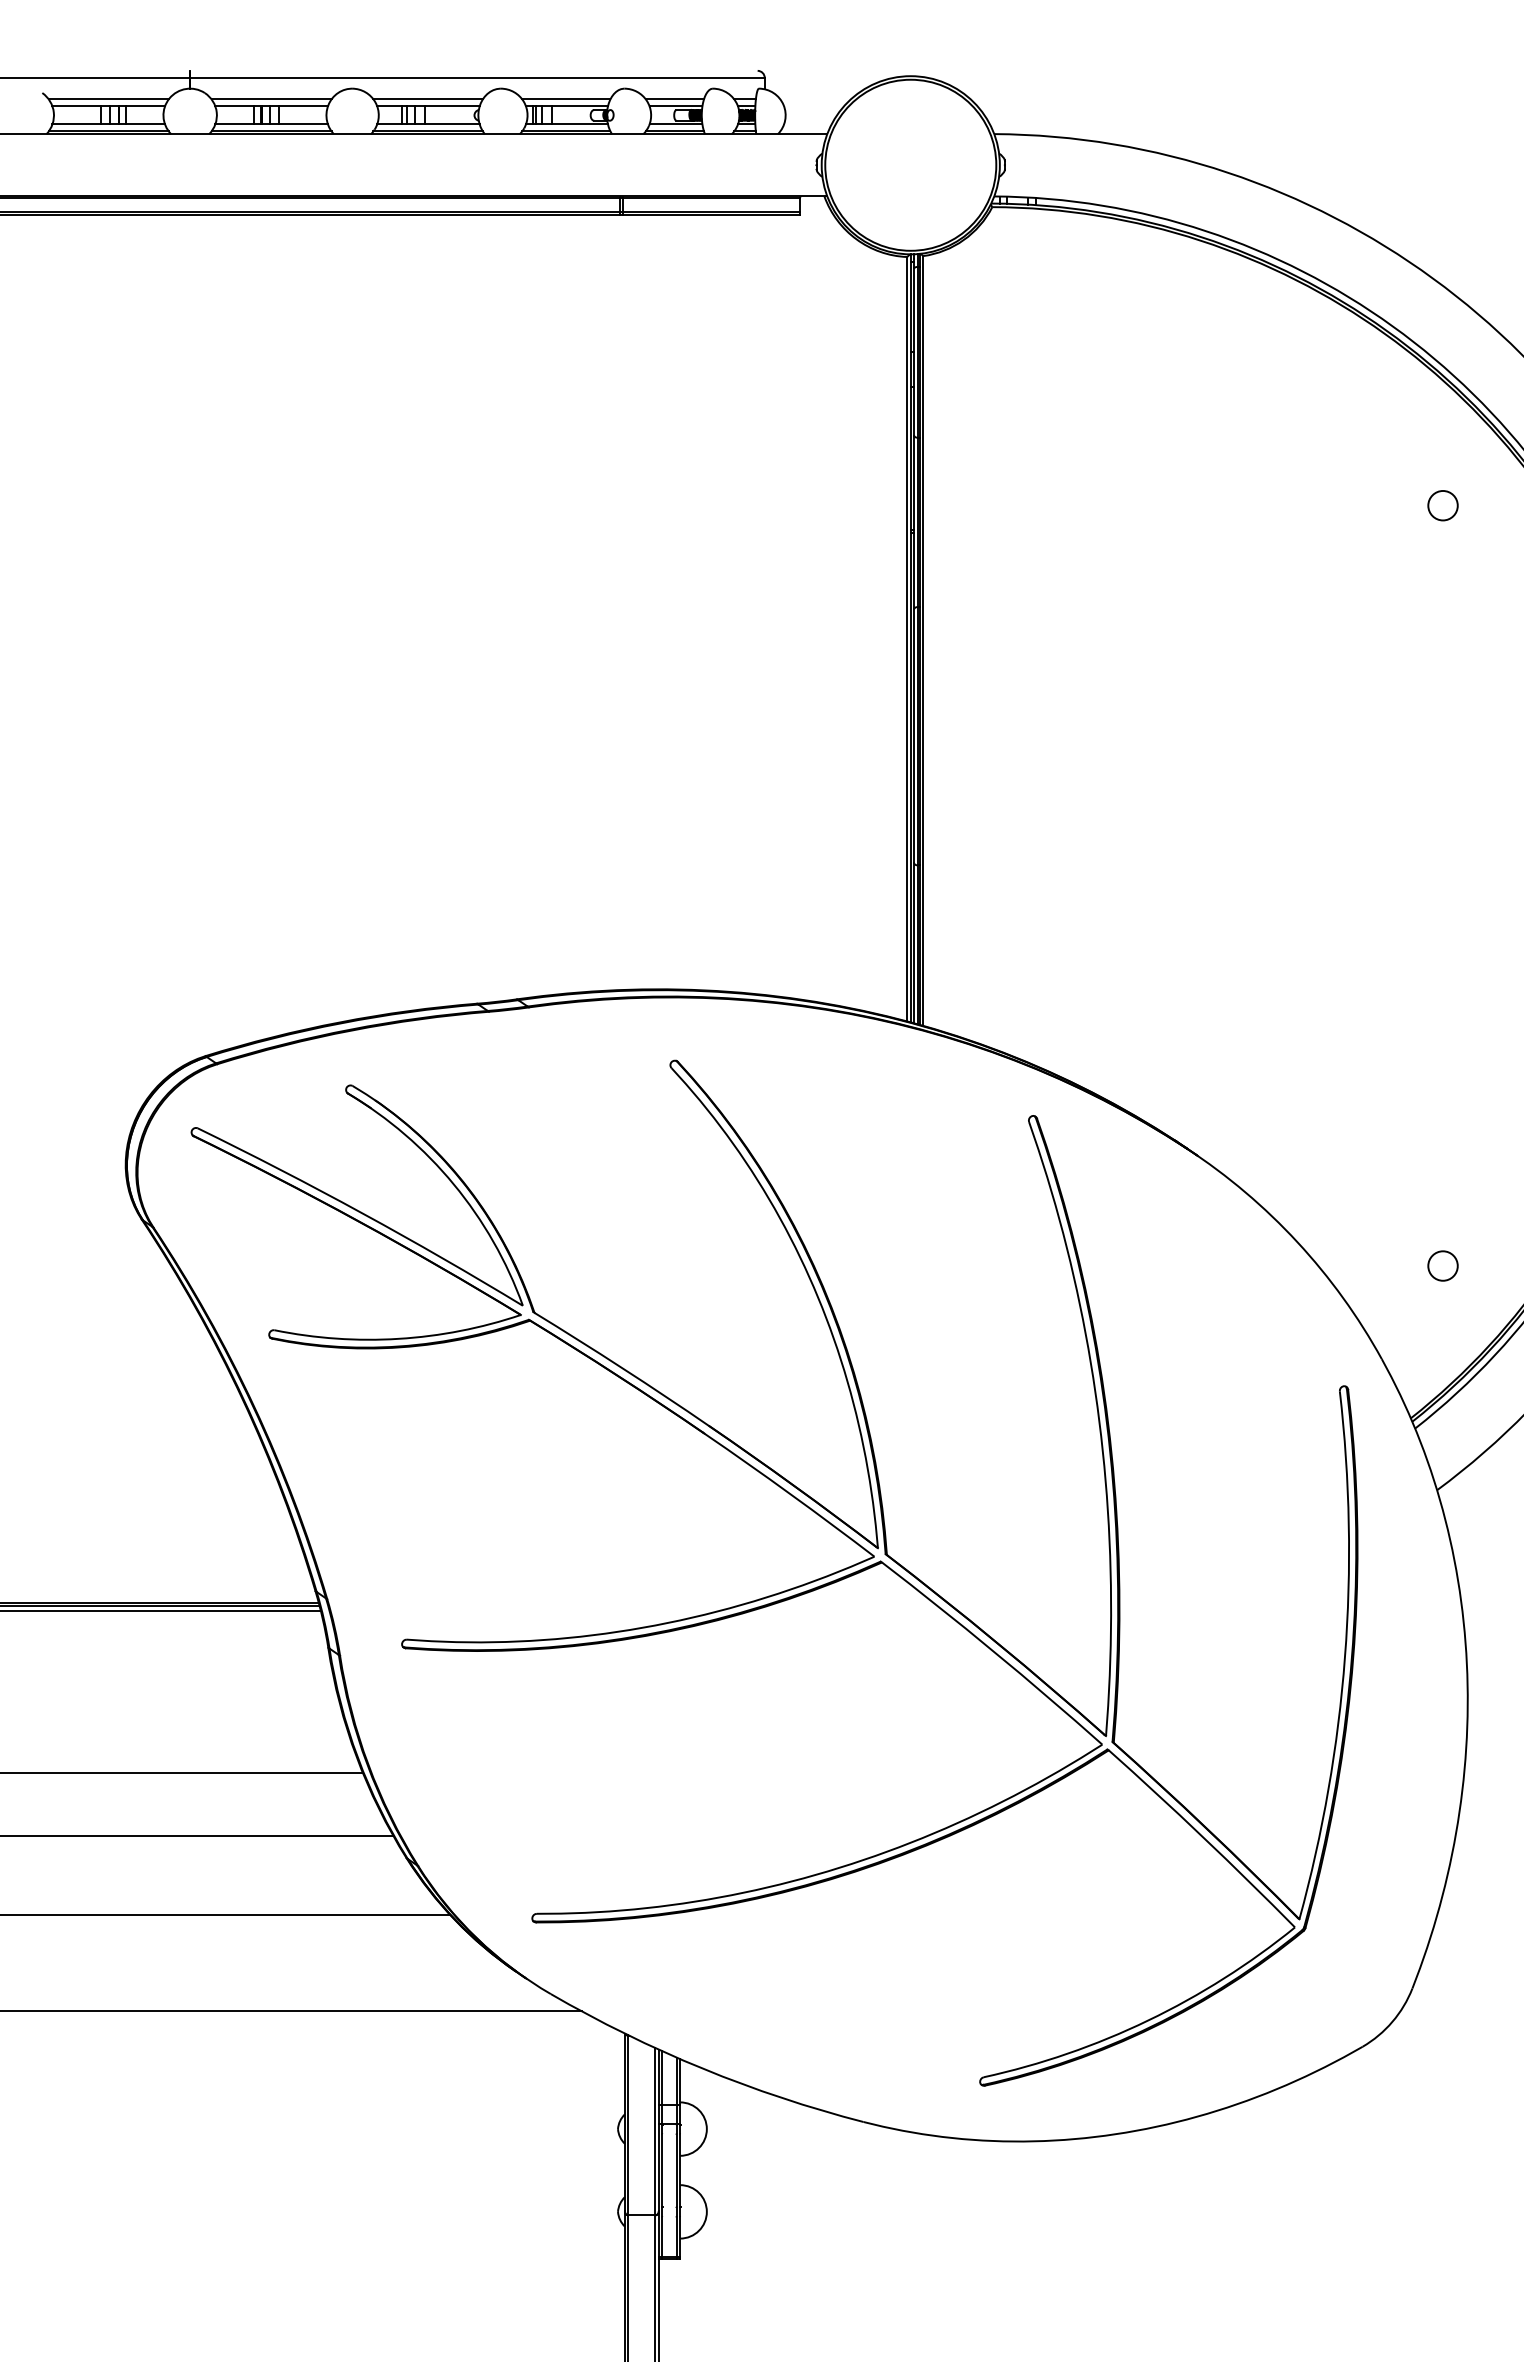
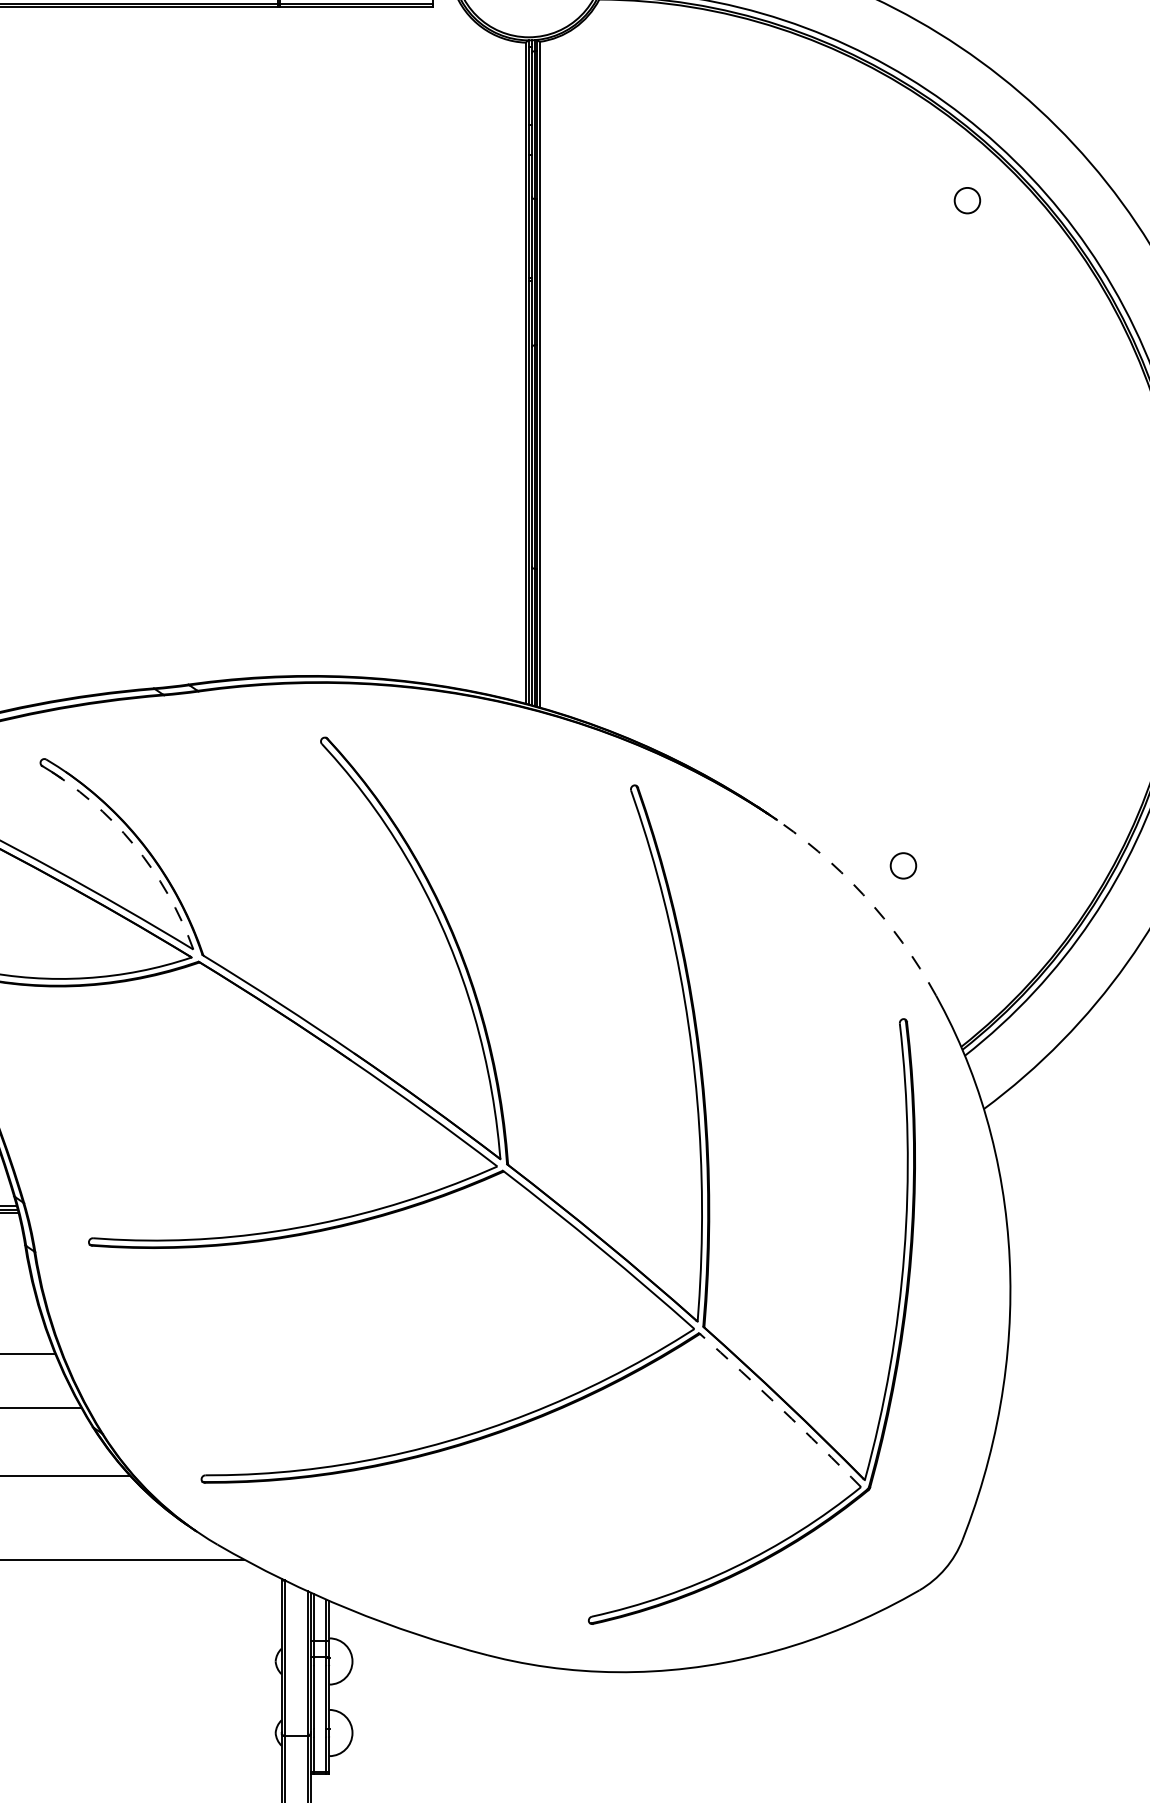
circle: (1442, 505) -> (966, 200), moved
arc: (453, 1184) -> (133, 844), solid -> dashed
arc: (1297, 1242) -> (863, 894), solid -> dashed
circle: (1442, 1265) -> (902, 865), moved
arc: (1203, 1837) -> (781, 1409), solid -> dashed

